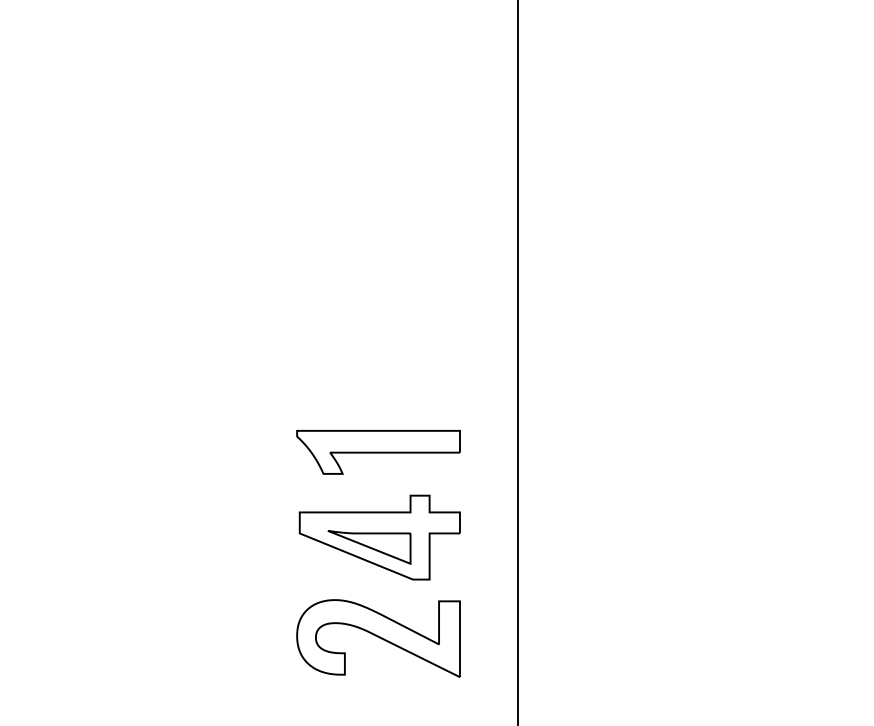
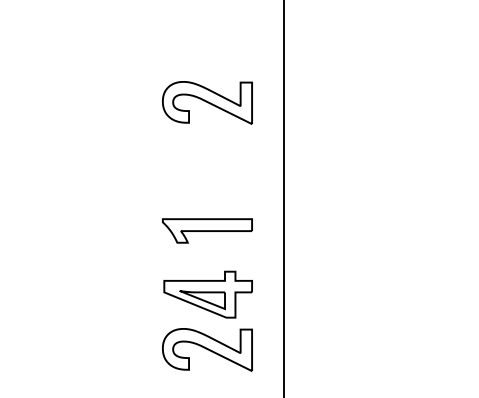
part: (378, 186) -> (207, 102), added
part: (378, 451) -> (207, 230), moved

